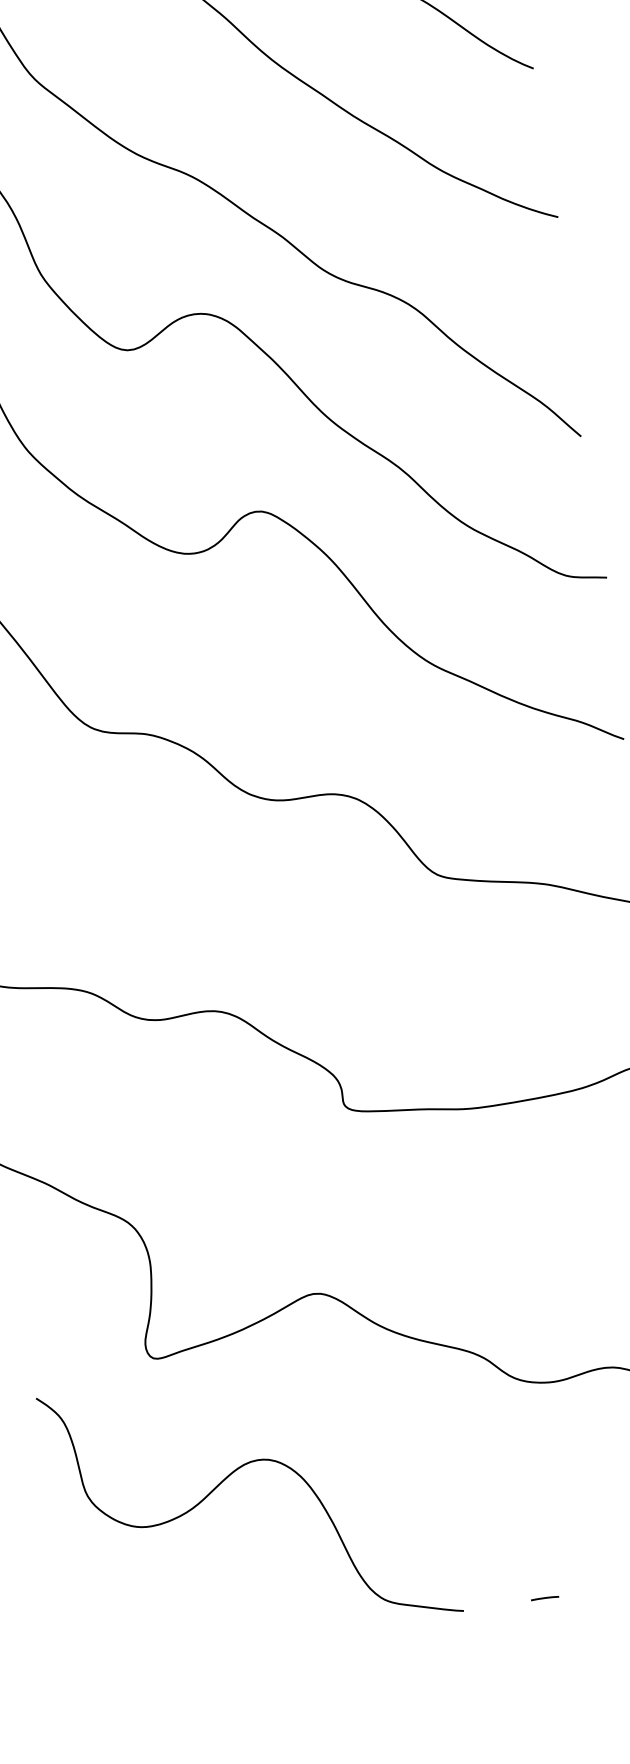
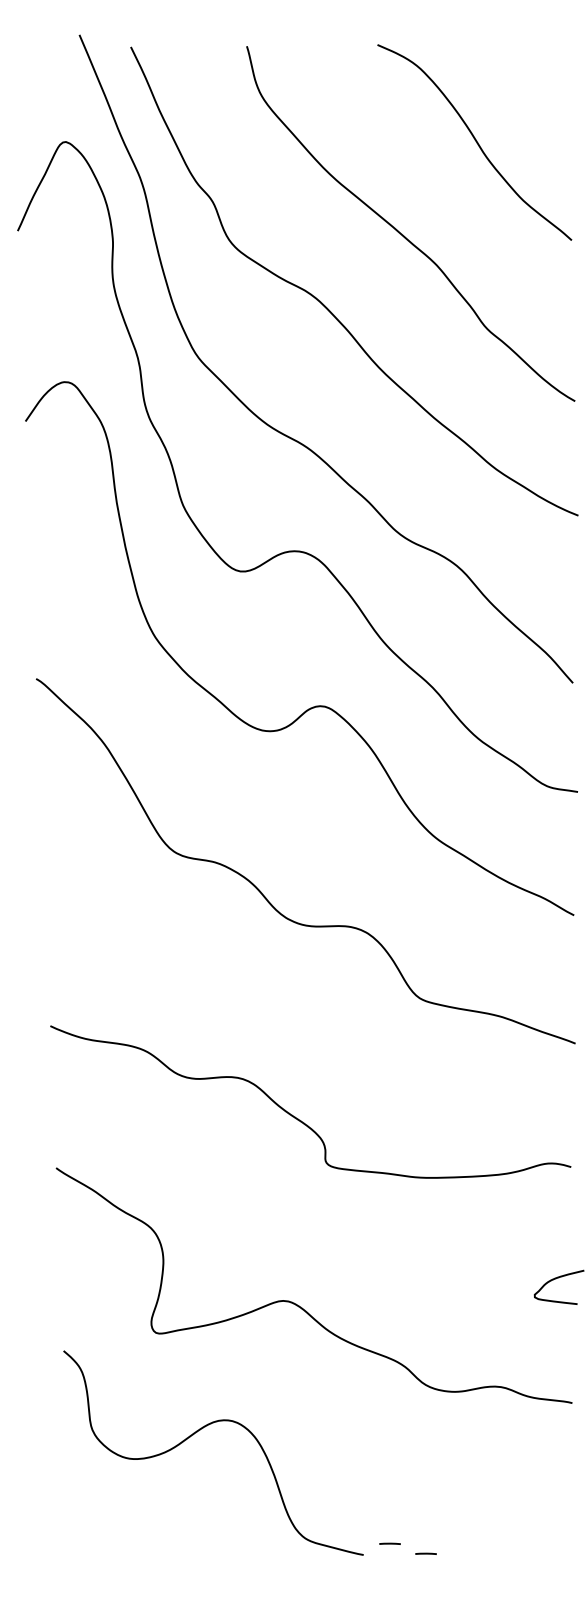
line: (495, 1591) -> (389, 1543), added

